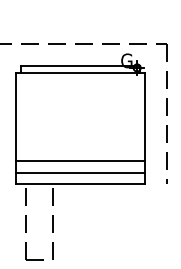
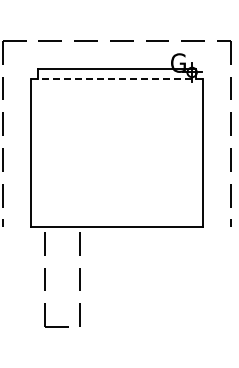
line: (79, 72) -> (116, 78), solid -> dashed
line: (79, 160) -> (116, 195), removed
line: (79, 172) -> (116, 210), removed

